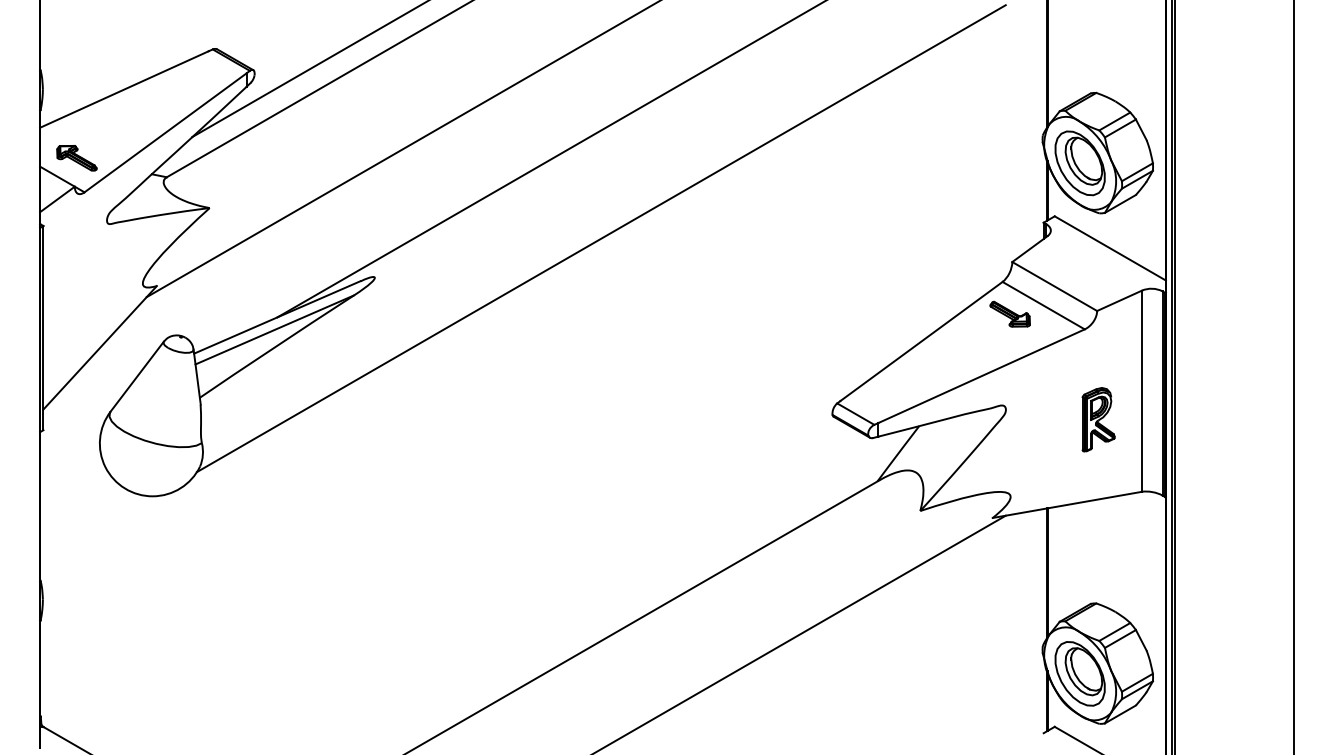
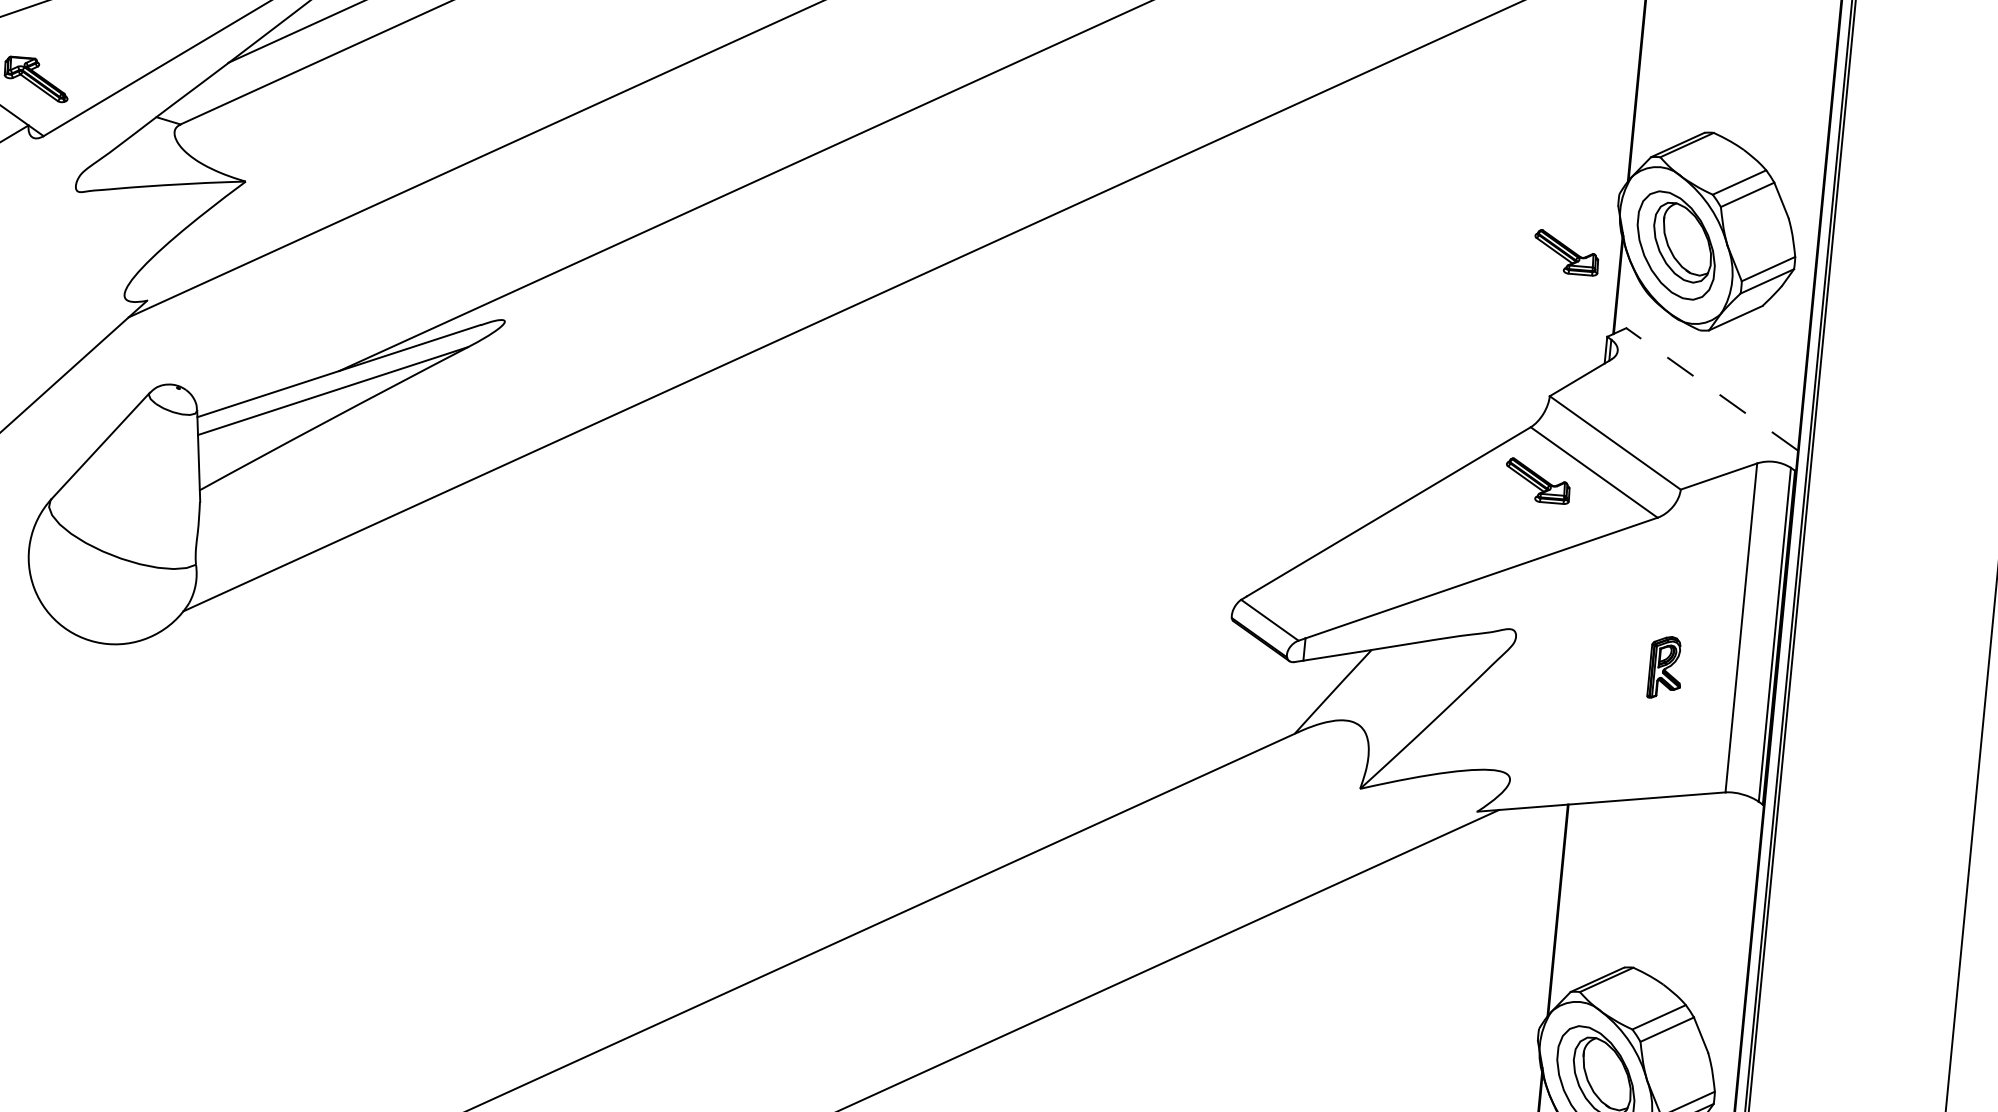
part: (1013, 173) -> (1565, 251), added
line: (1109, 248) -> (1710, 389), solid -> dashed
part: (1098, 419) -> (1665, 667), size x0.6

